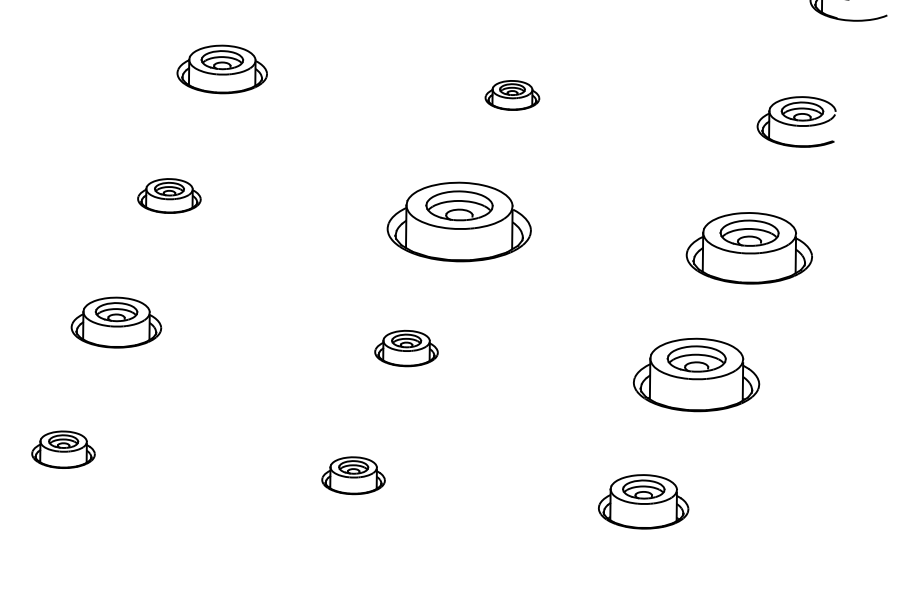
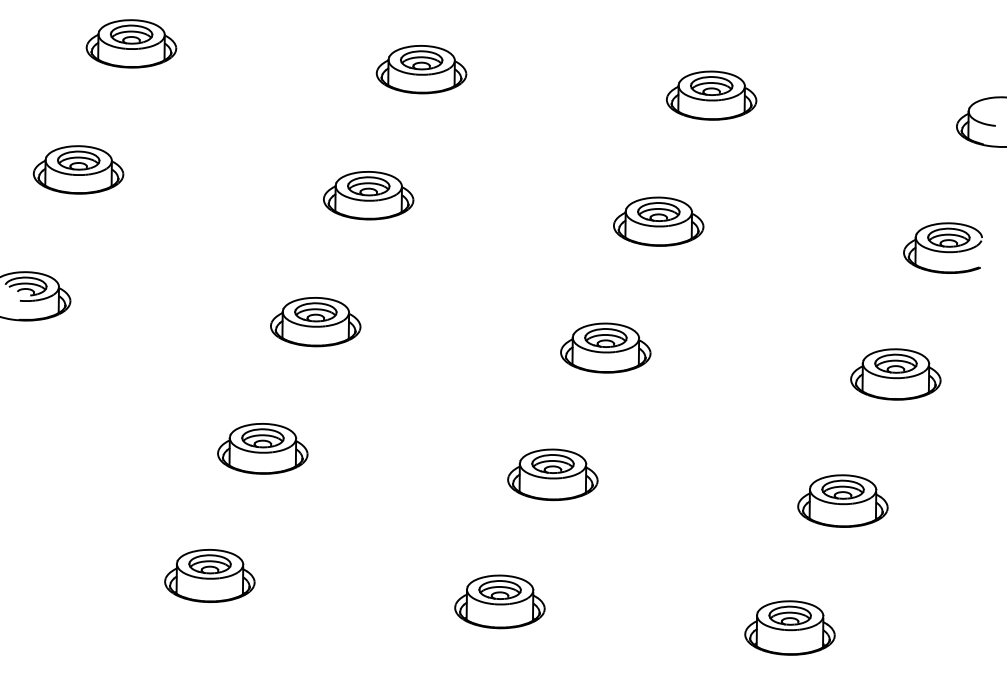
part: (512, 95) -> (658, 221), size x1.67
part: (169, 196) -> (315, 322), size x1.43
part: (459, 221) -> (605, 347), size x0.62
part: (749, 248) -> (895, 374), size x0.71
part: (406, 348) -> (552, 474), size x1.43
part: (696, 374) -> (842, 500), size x0.71
part: (63, 449) -> (209, 575), size x1.43
part: (353, 475) -> (499, 601), size x1.43

